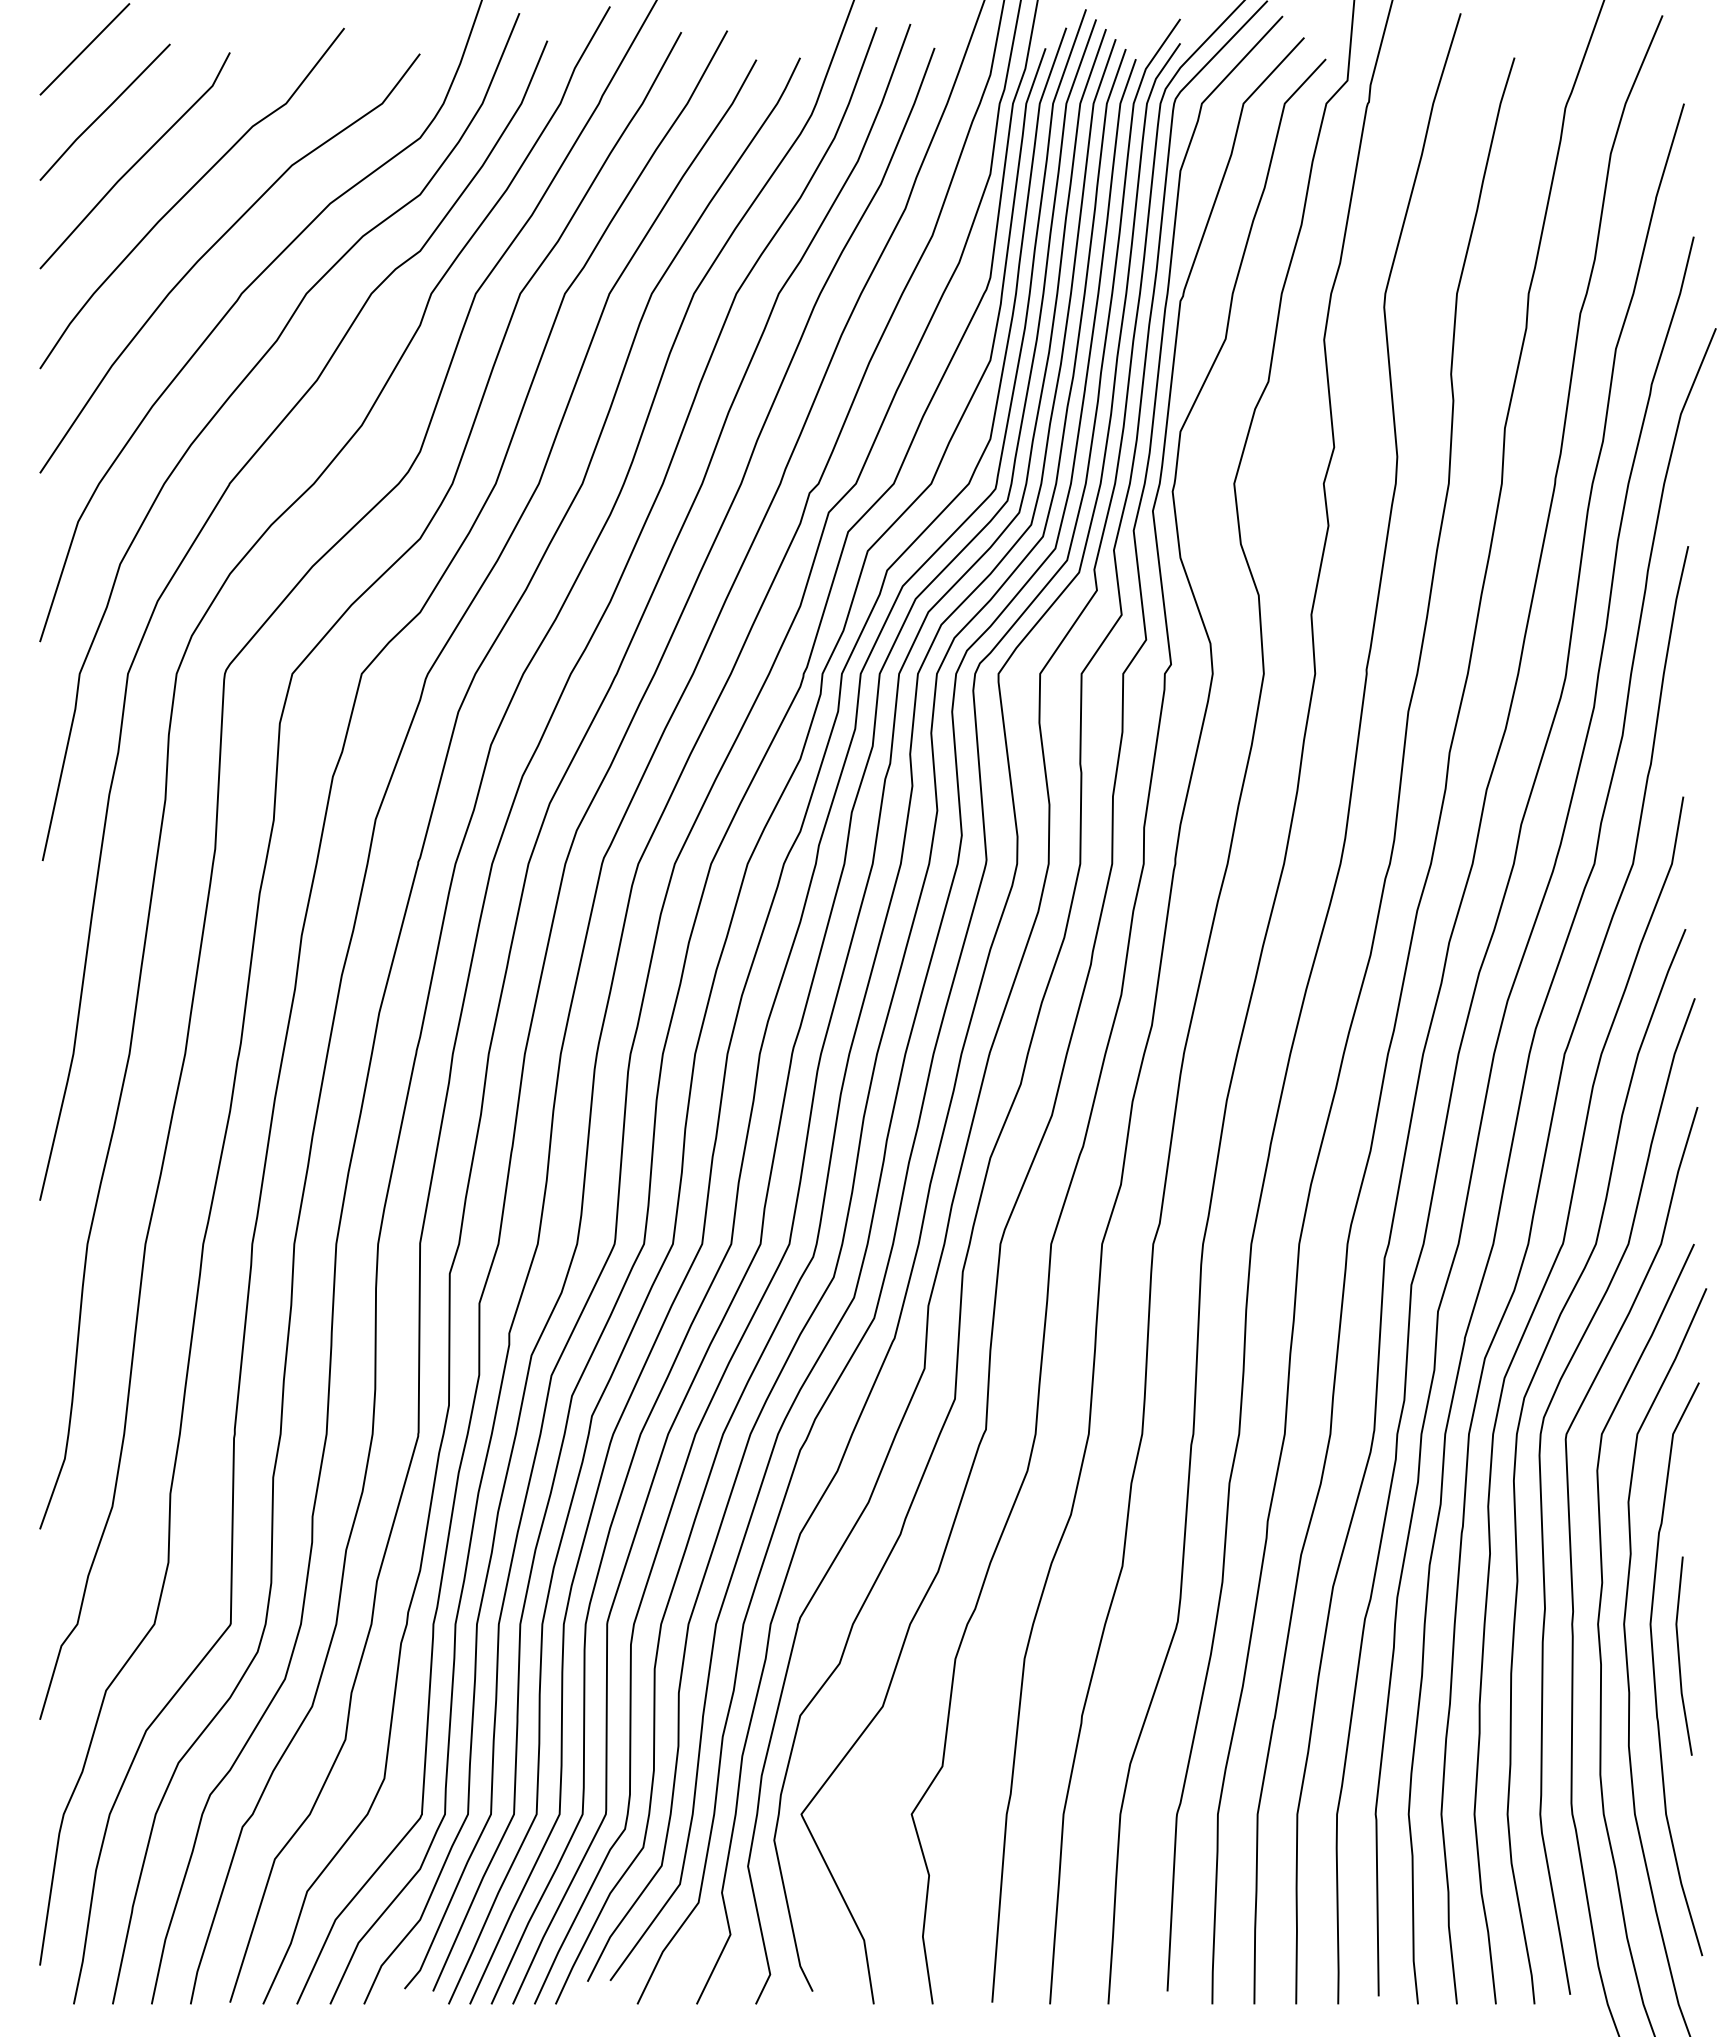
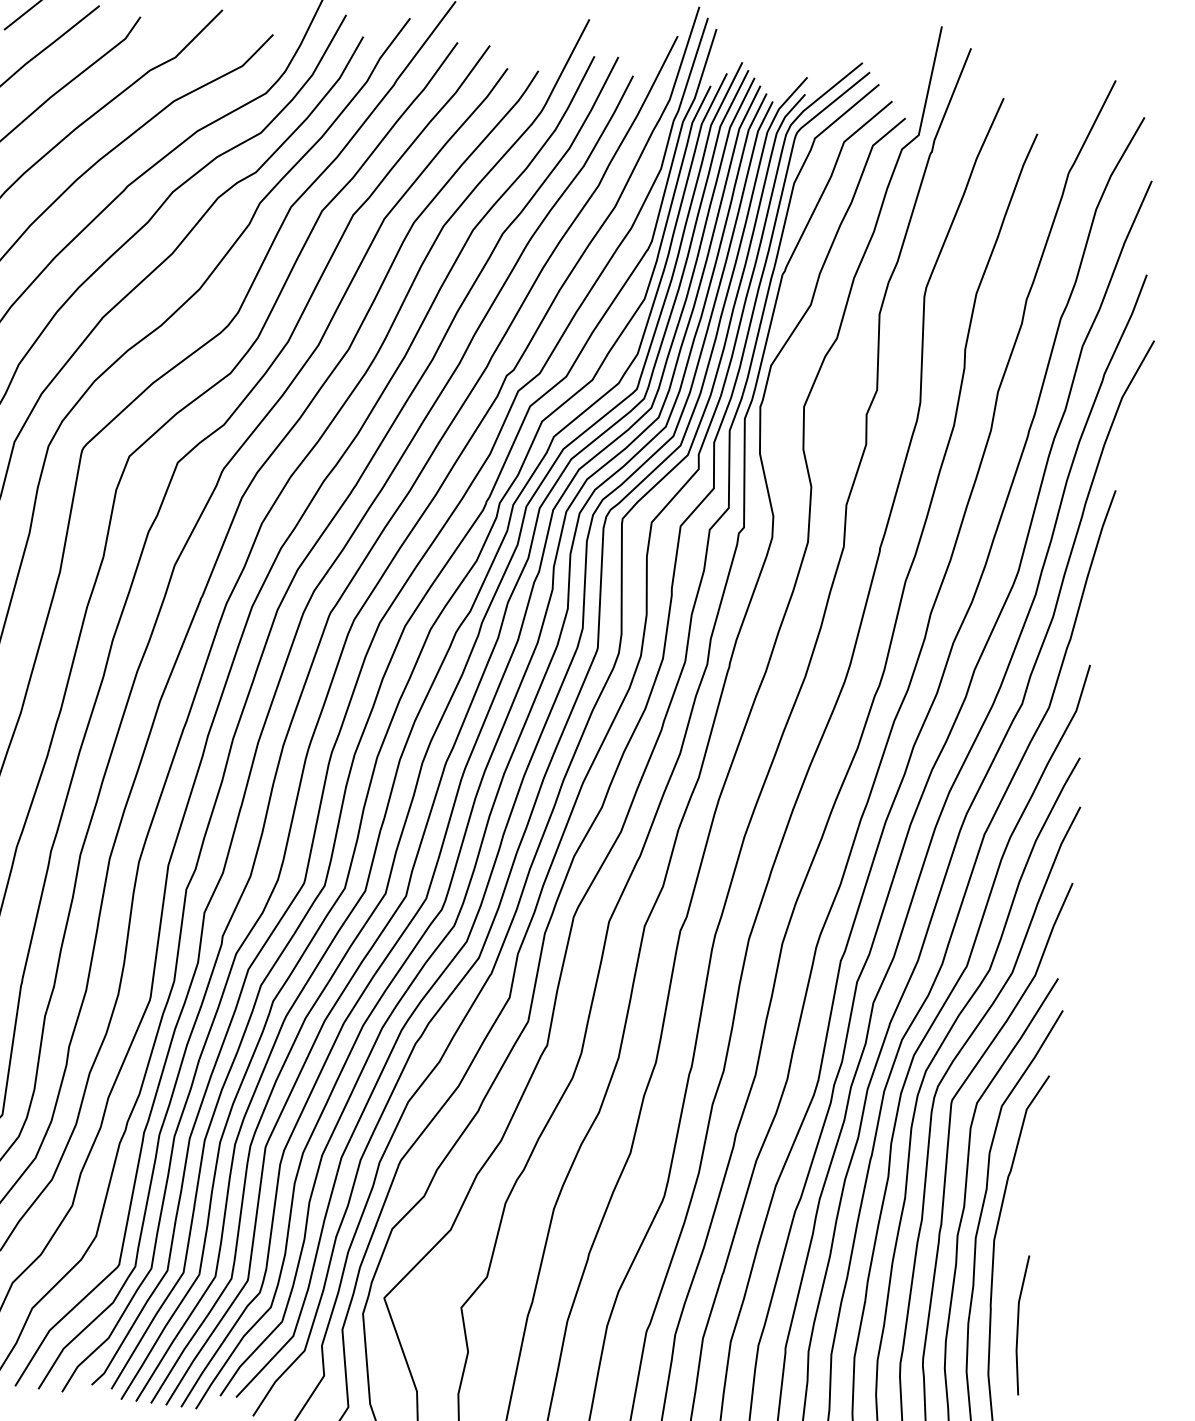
line: (1679, 1655) -> (1018, 1324), moved

